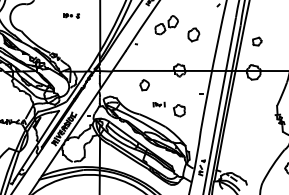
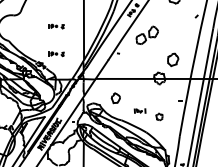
part: (193, 34) -> (172, 59), moved
part: (71, 44) -> (56, 53), added
part: (144, 85) -> (115, 98), moved
part: (179, 110) -> (159, 116), size x0.6

